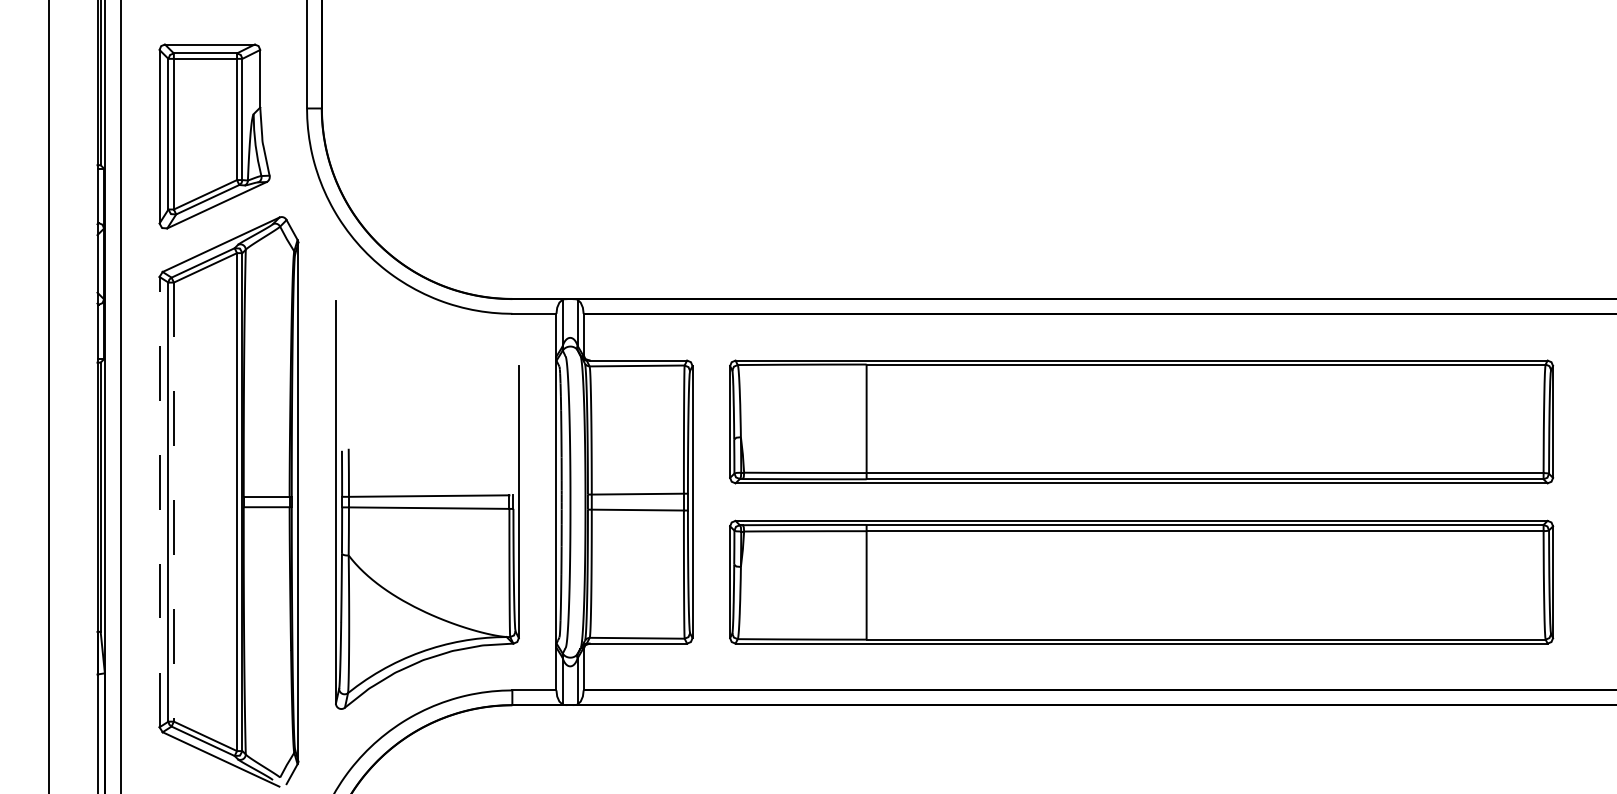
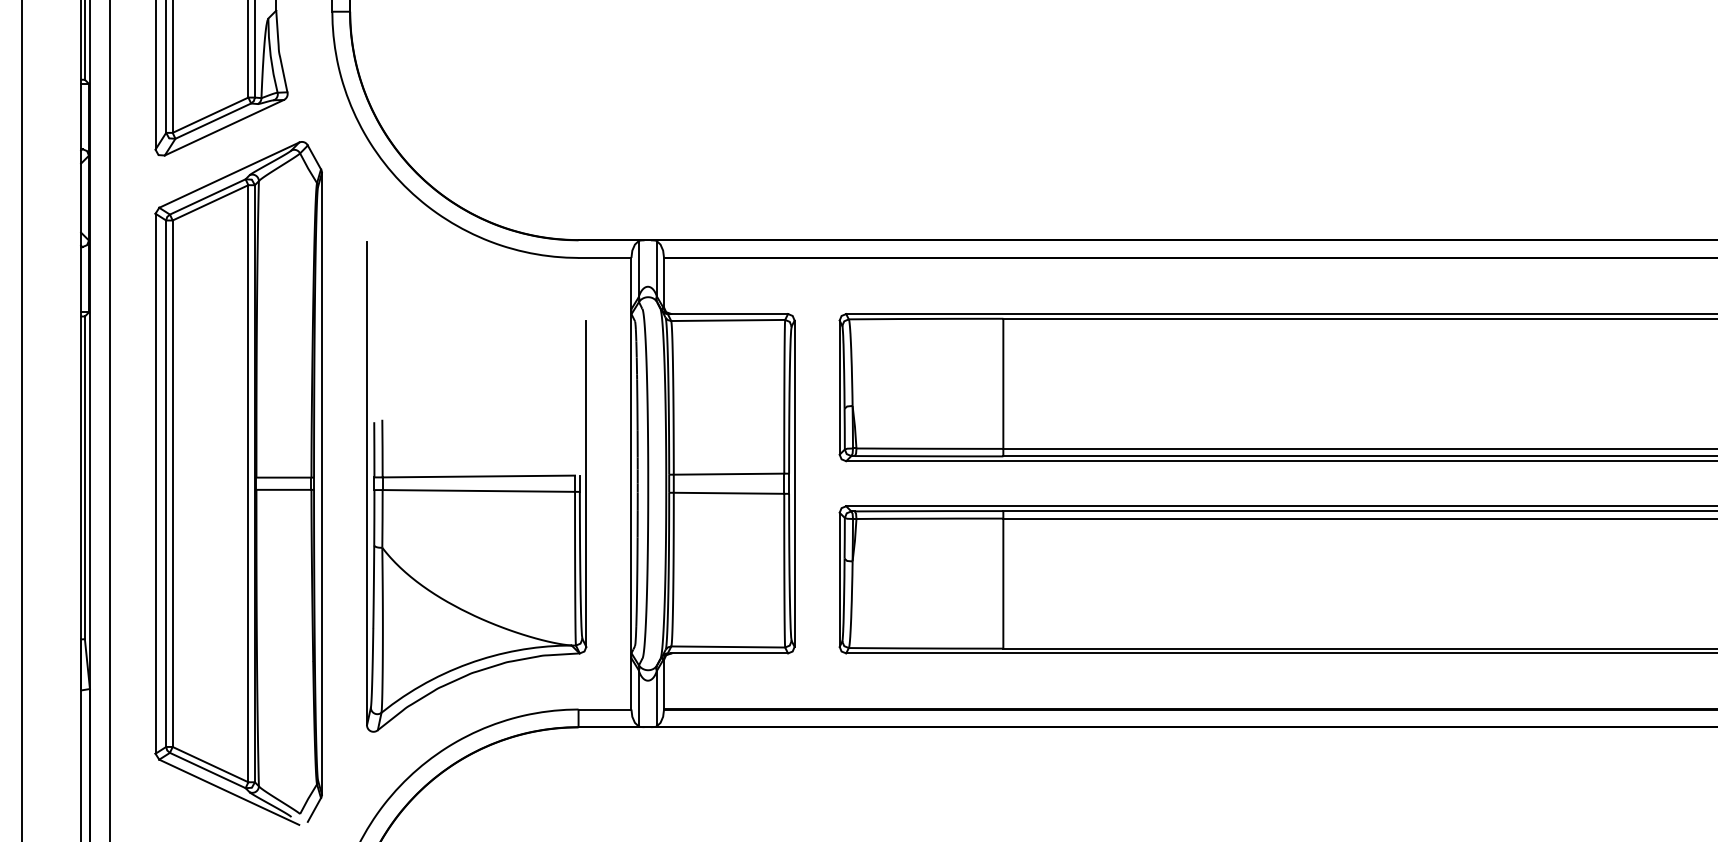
line: (159, 501) -> (155, 482), dashed -> solid
line: (173, 502) -> (172, 484), dashed -> solid

